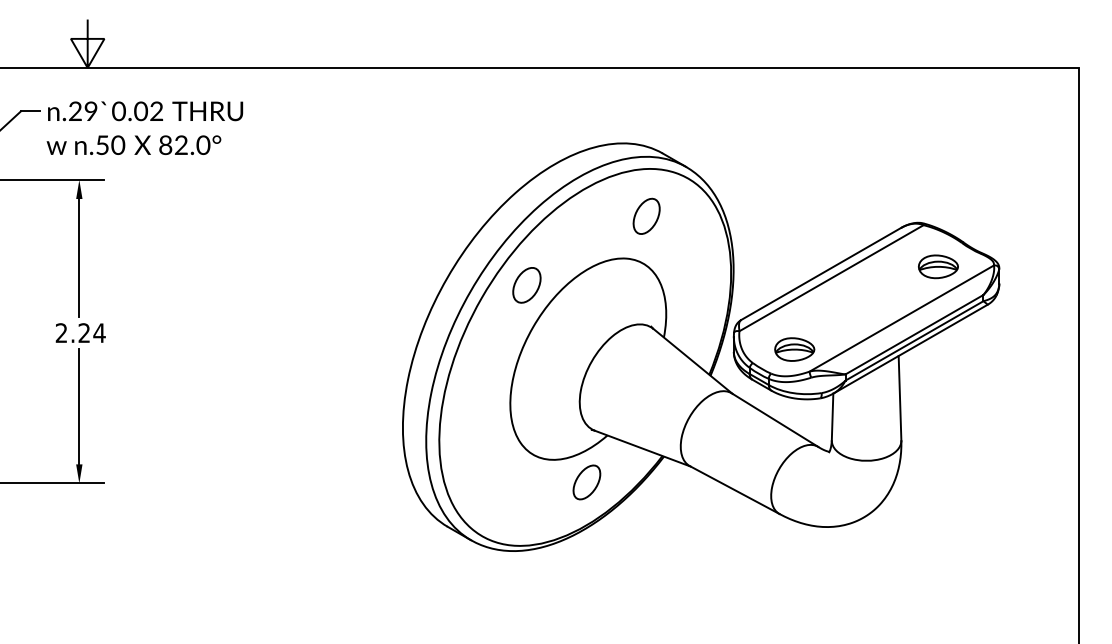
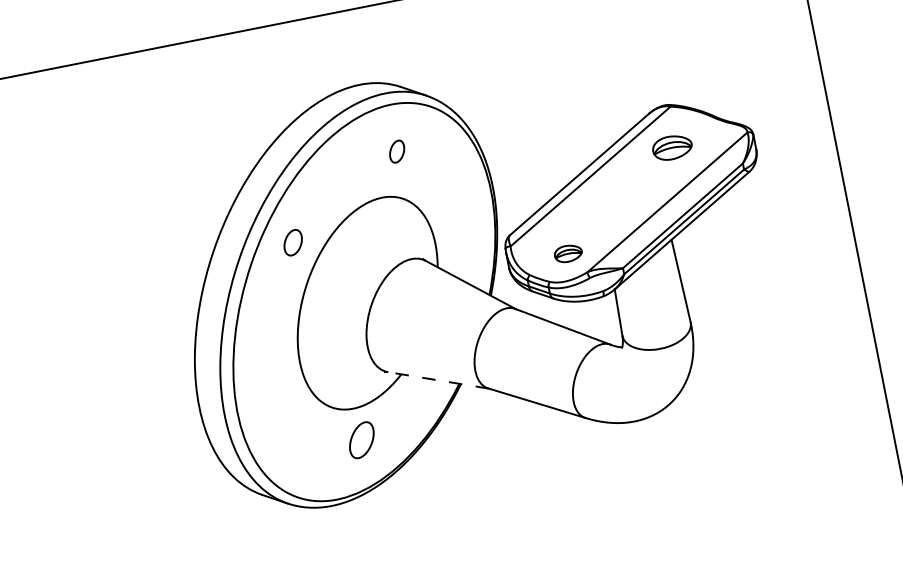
part: (646, 215) -> (396, 150), size x0.6
part: (938, 266) -> (672, 147), moved
part: (526, 285) -> (292, 242), size x0.7
part: (794, 349) -> (568, 253), size x0.7
line: (642, 448) -> (438, 380), solid -> dashed
part: (586, 482) -> (361, 440), moved

